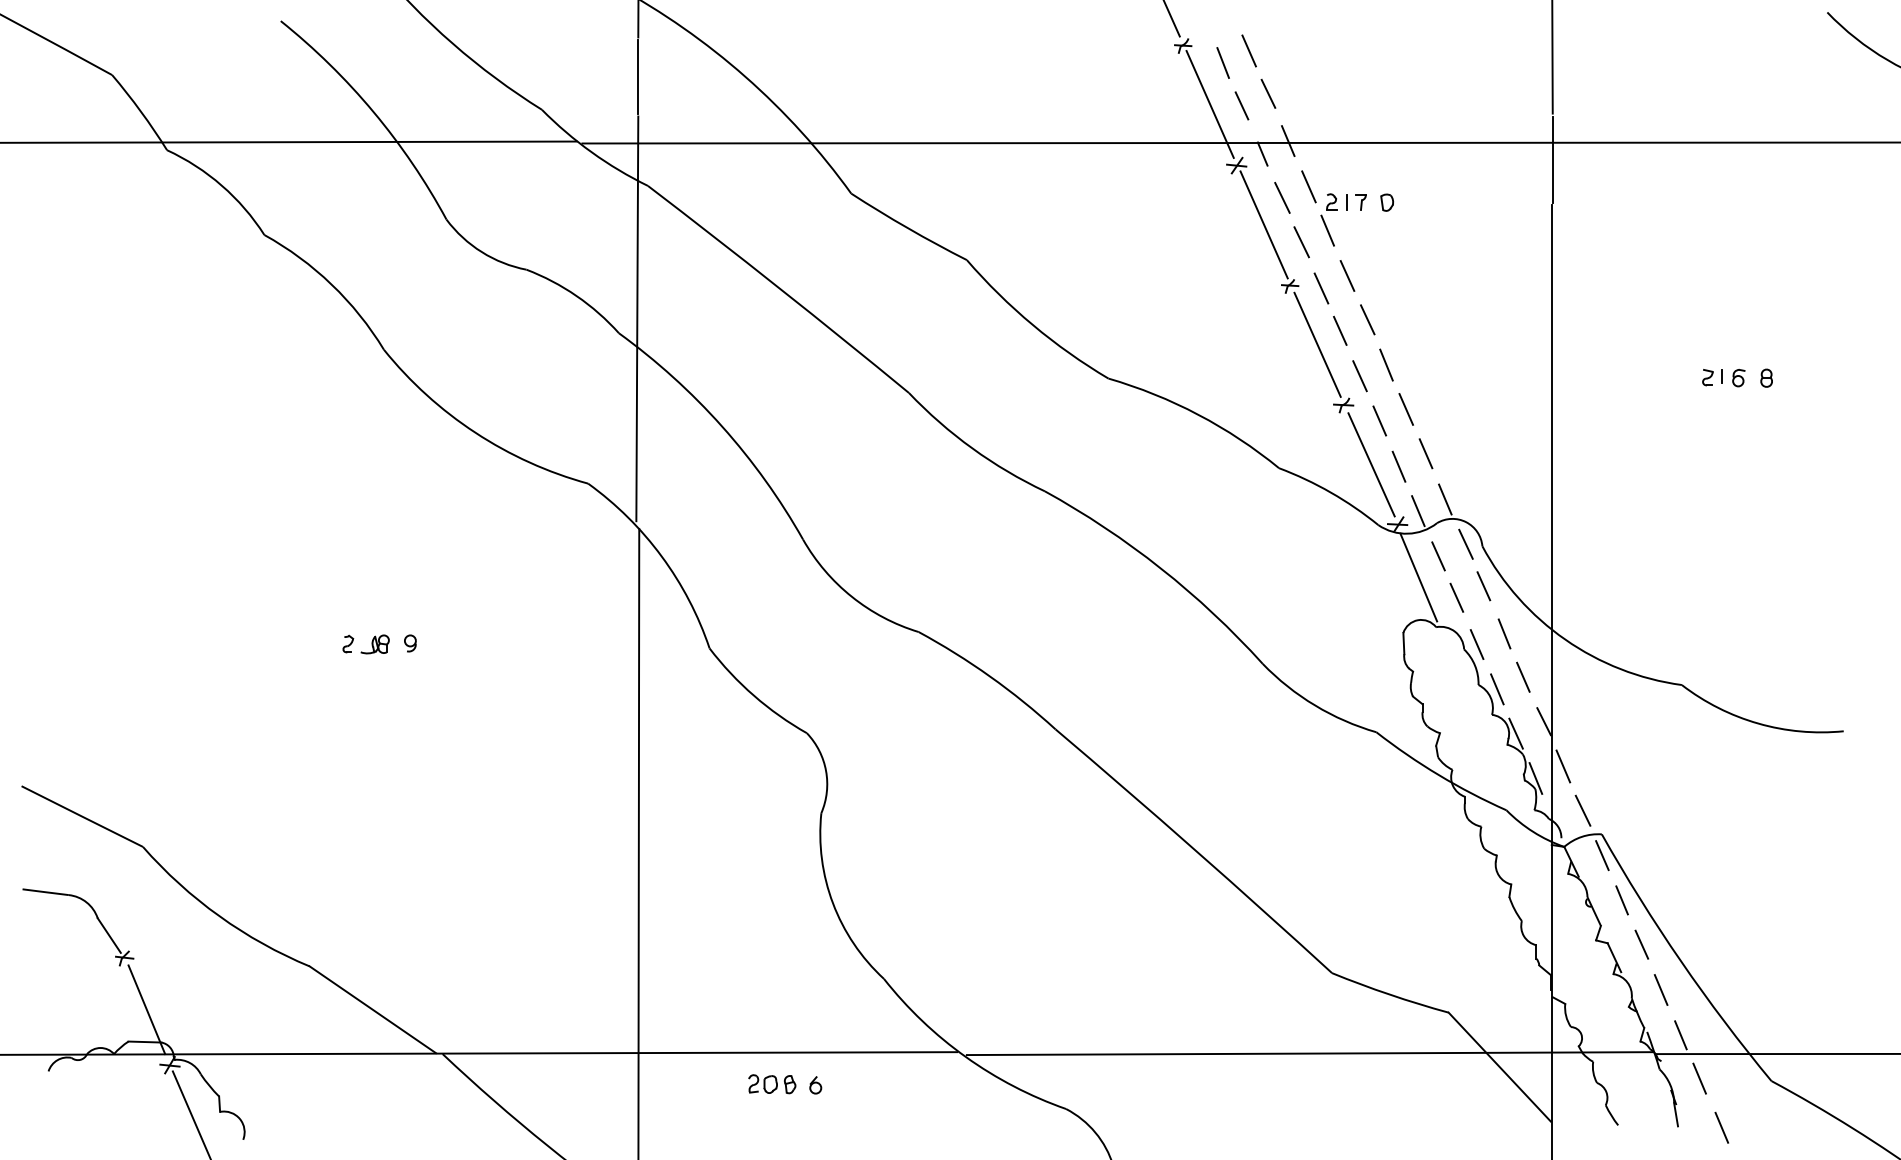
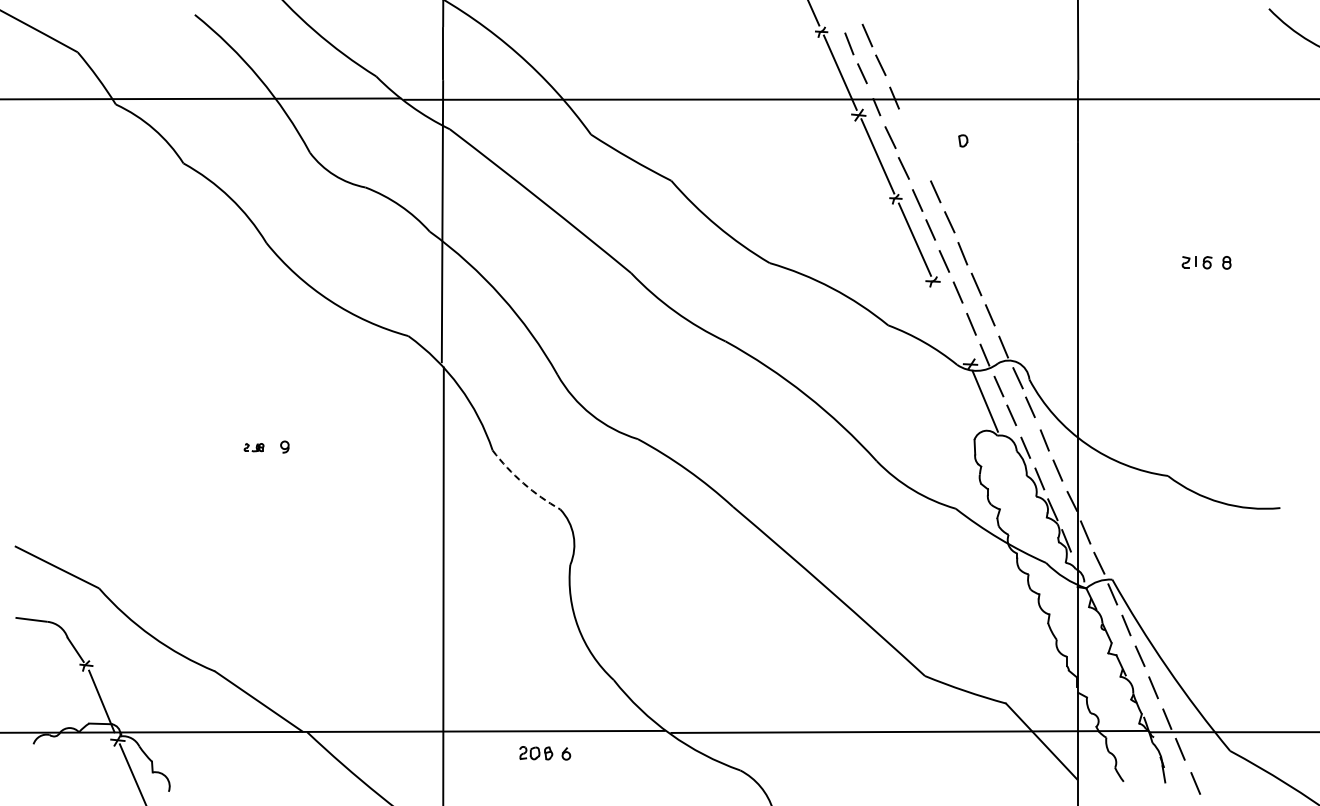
part: (1334, 207) -> (926, 144), removed
line: (1371, 464) -> (952, 322), removed
part: (365, 644) -> (253, 447), size x0.6
arc: (753, 695) -> (523, 483), solid -> dashed

